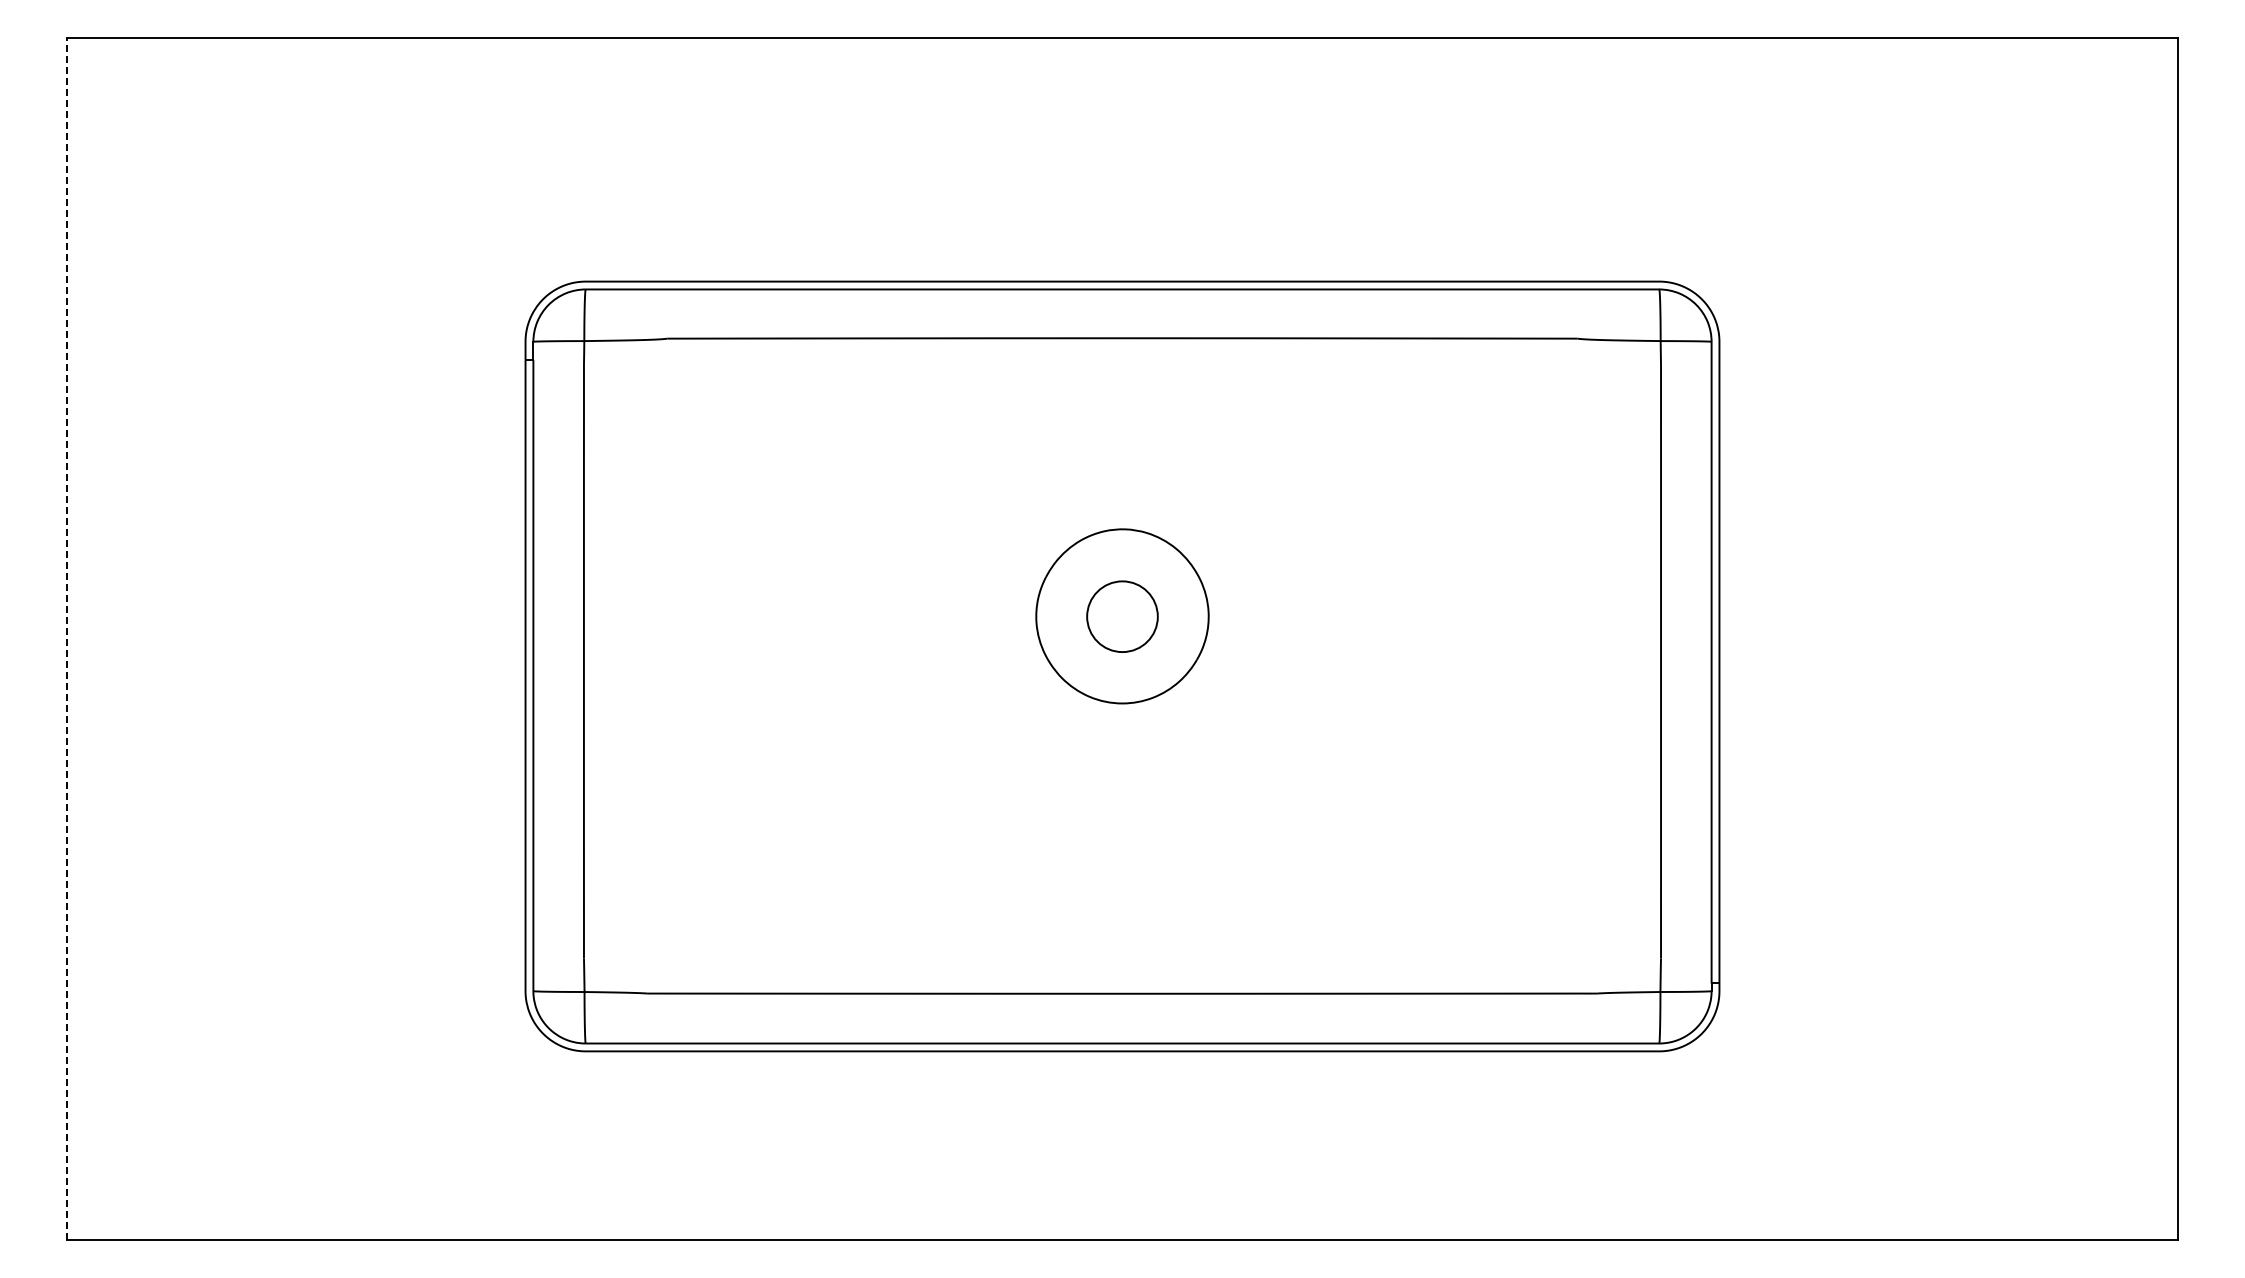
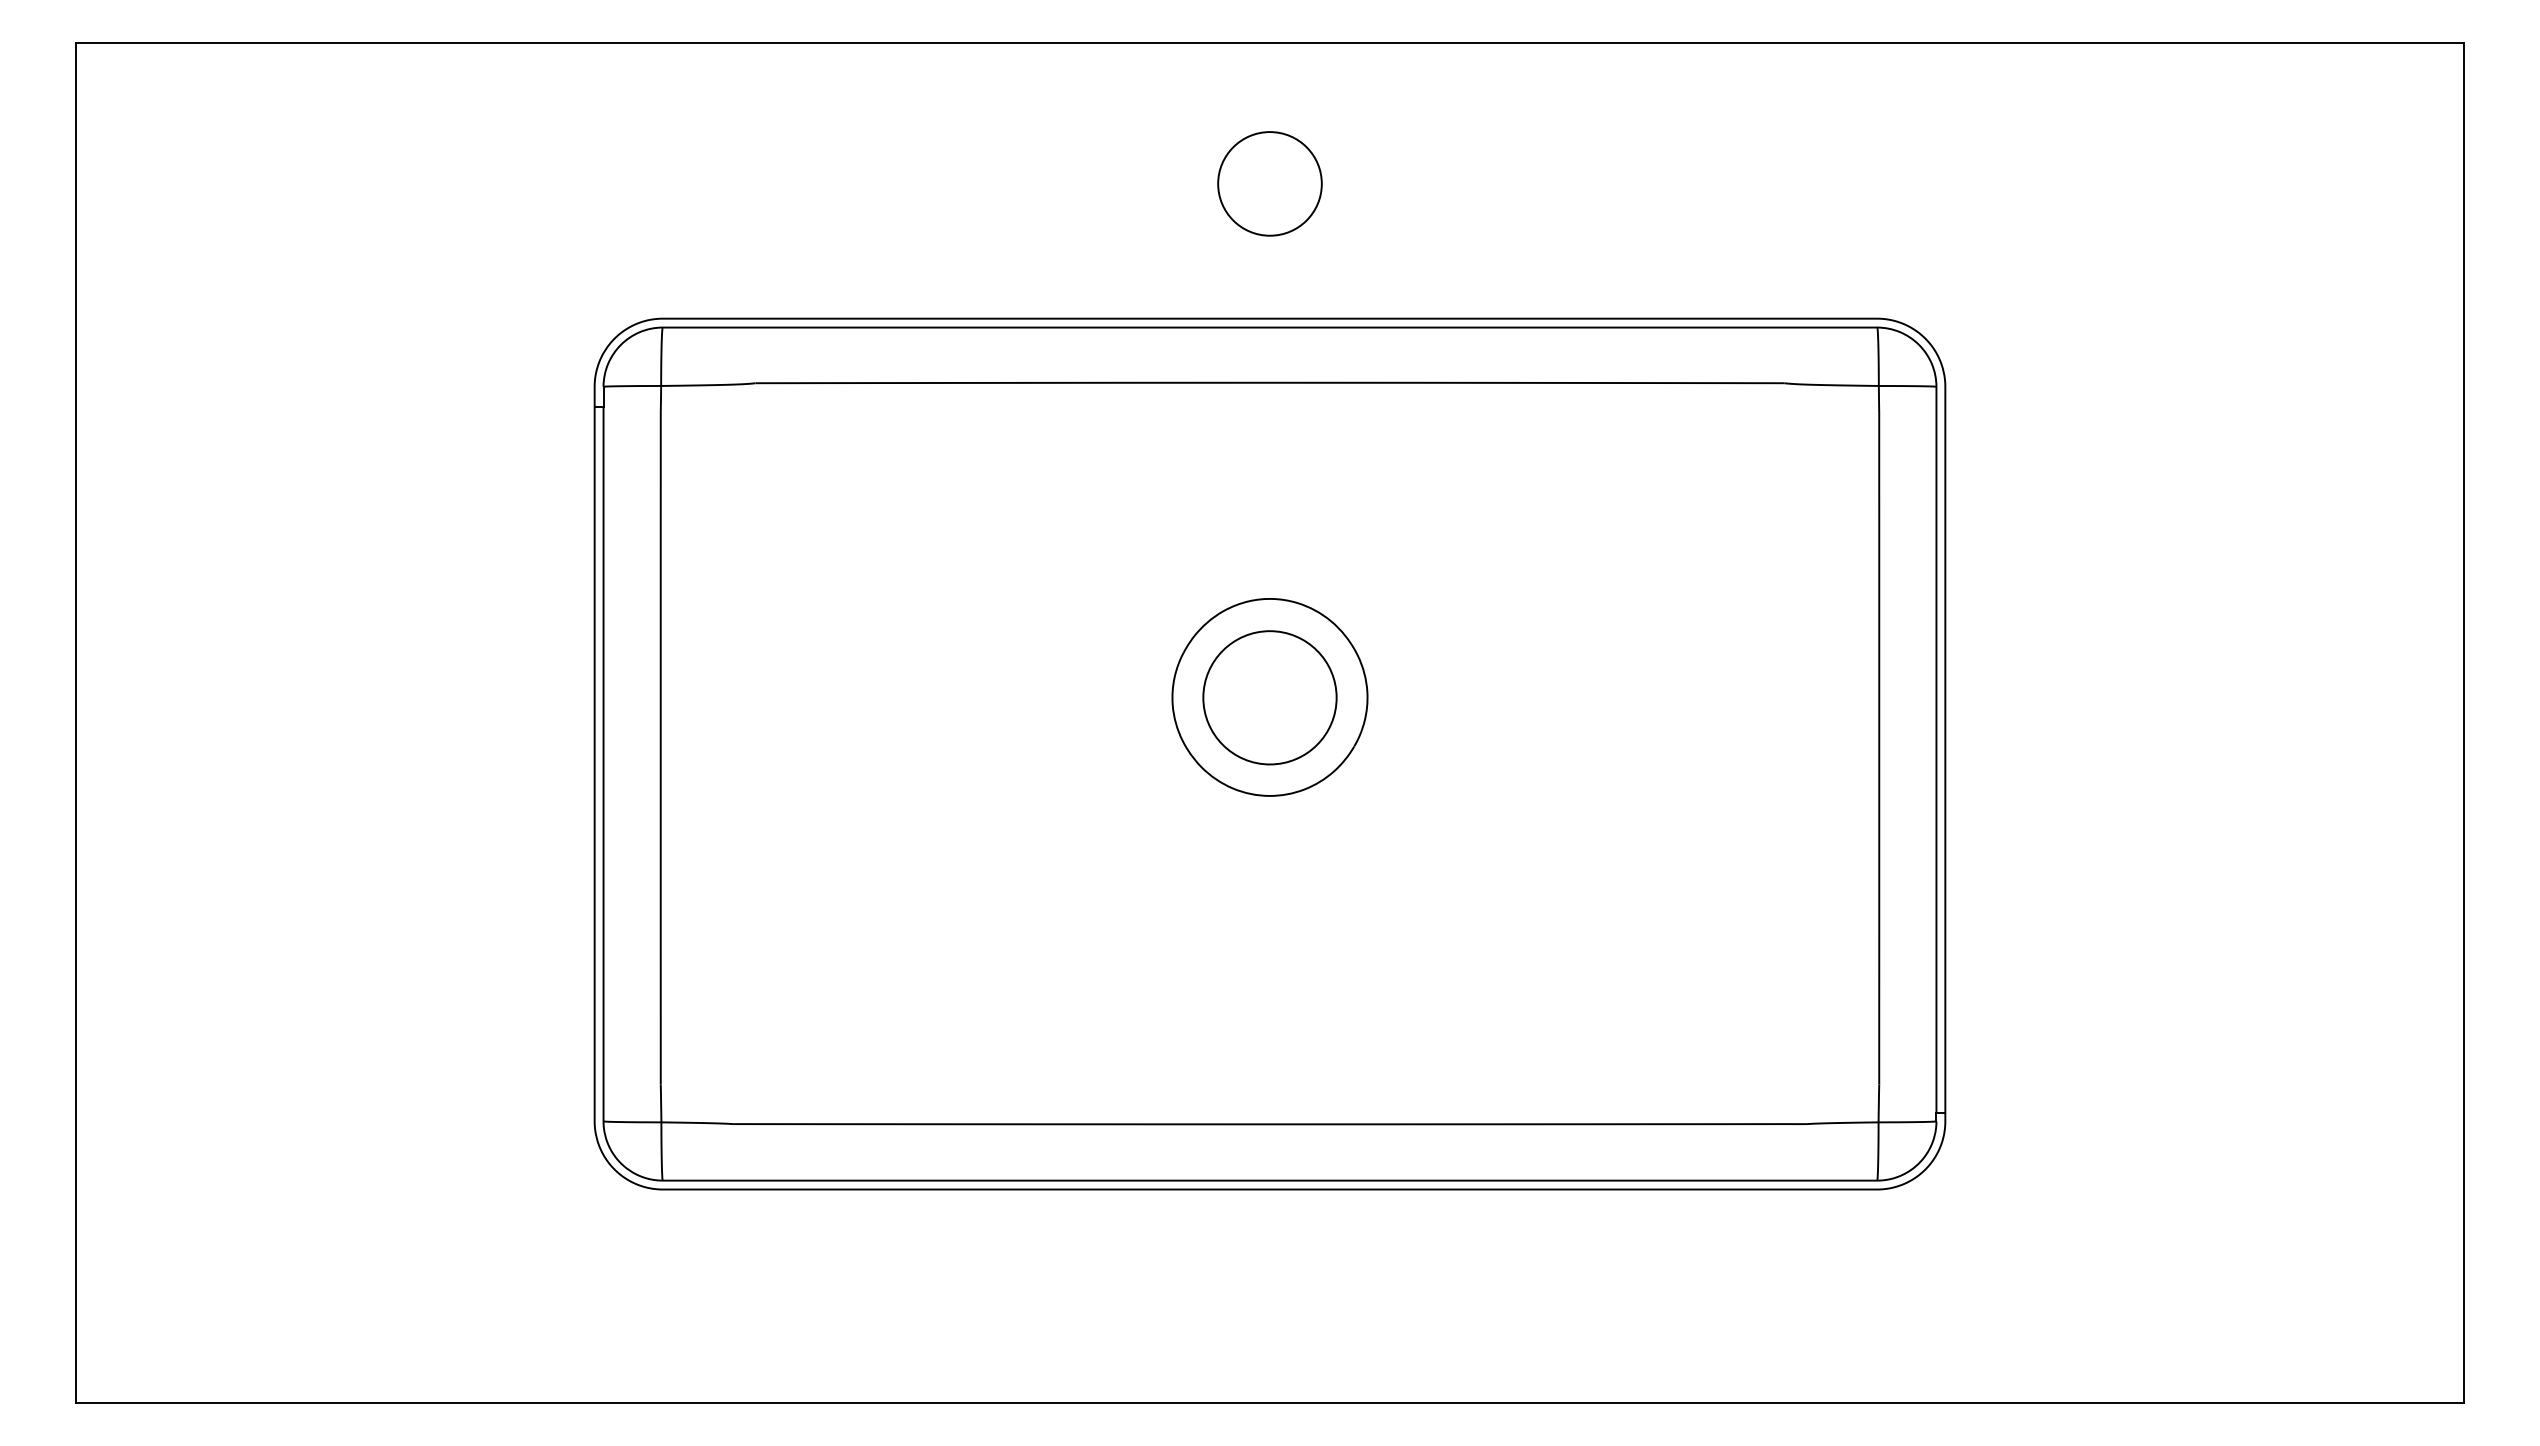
circle: (1122, 162) -> (1270, 183), added
circle: (1122, 616) -> (1270, 697), size x1.67
line: (67, 639) -> (76, 723), dashed -> solid

